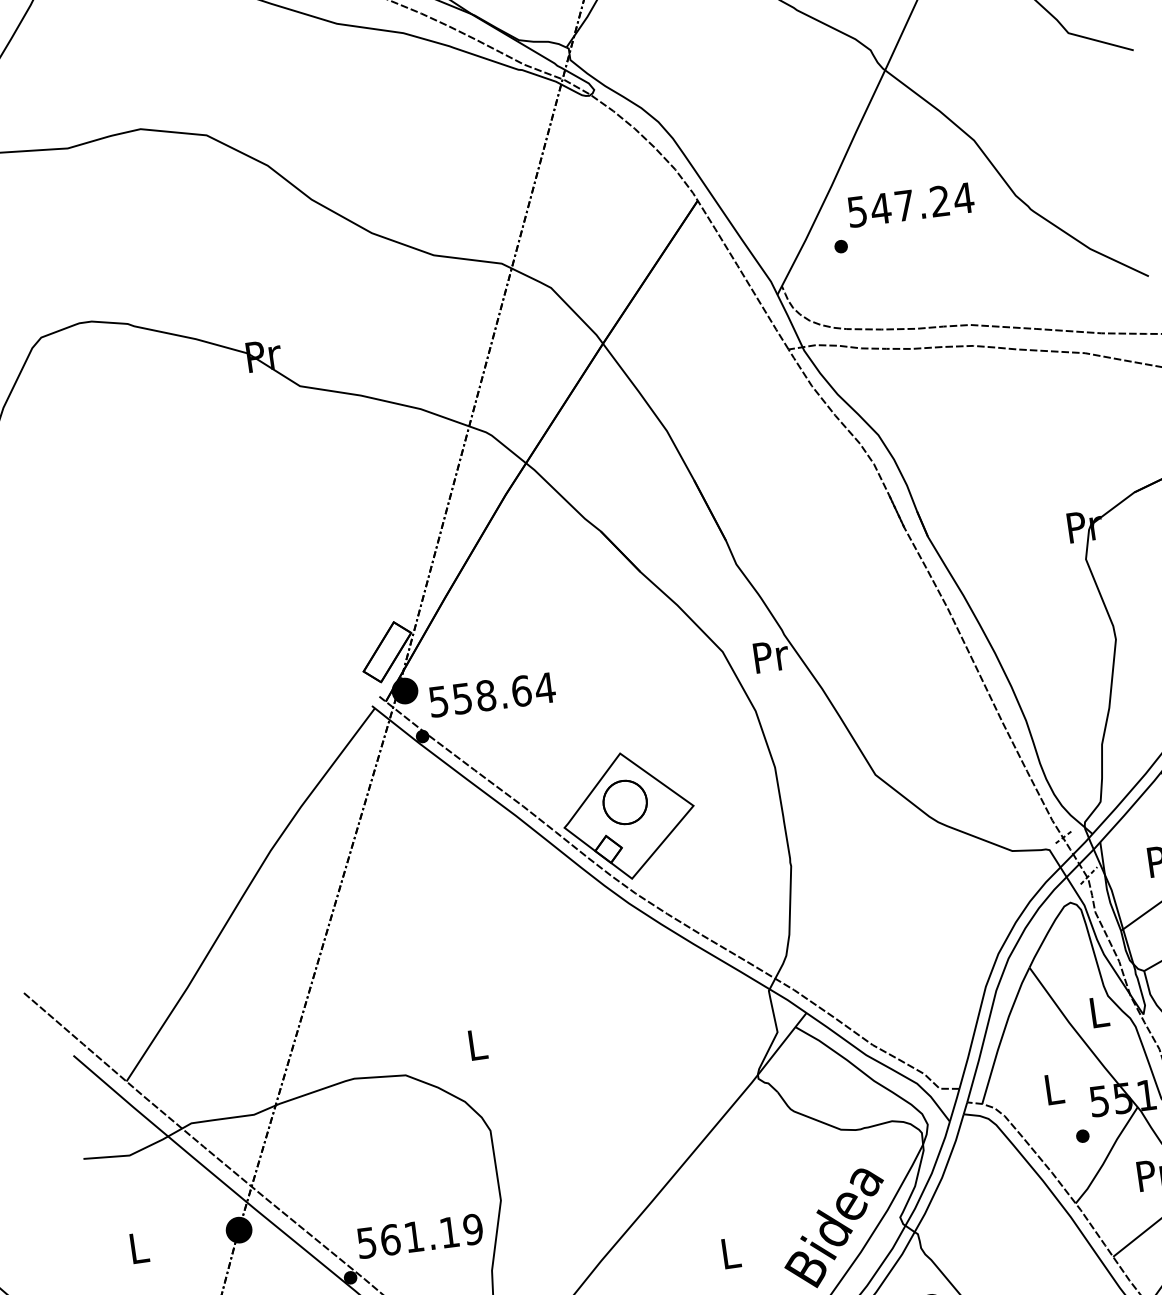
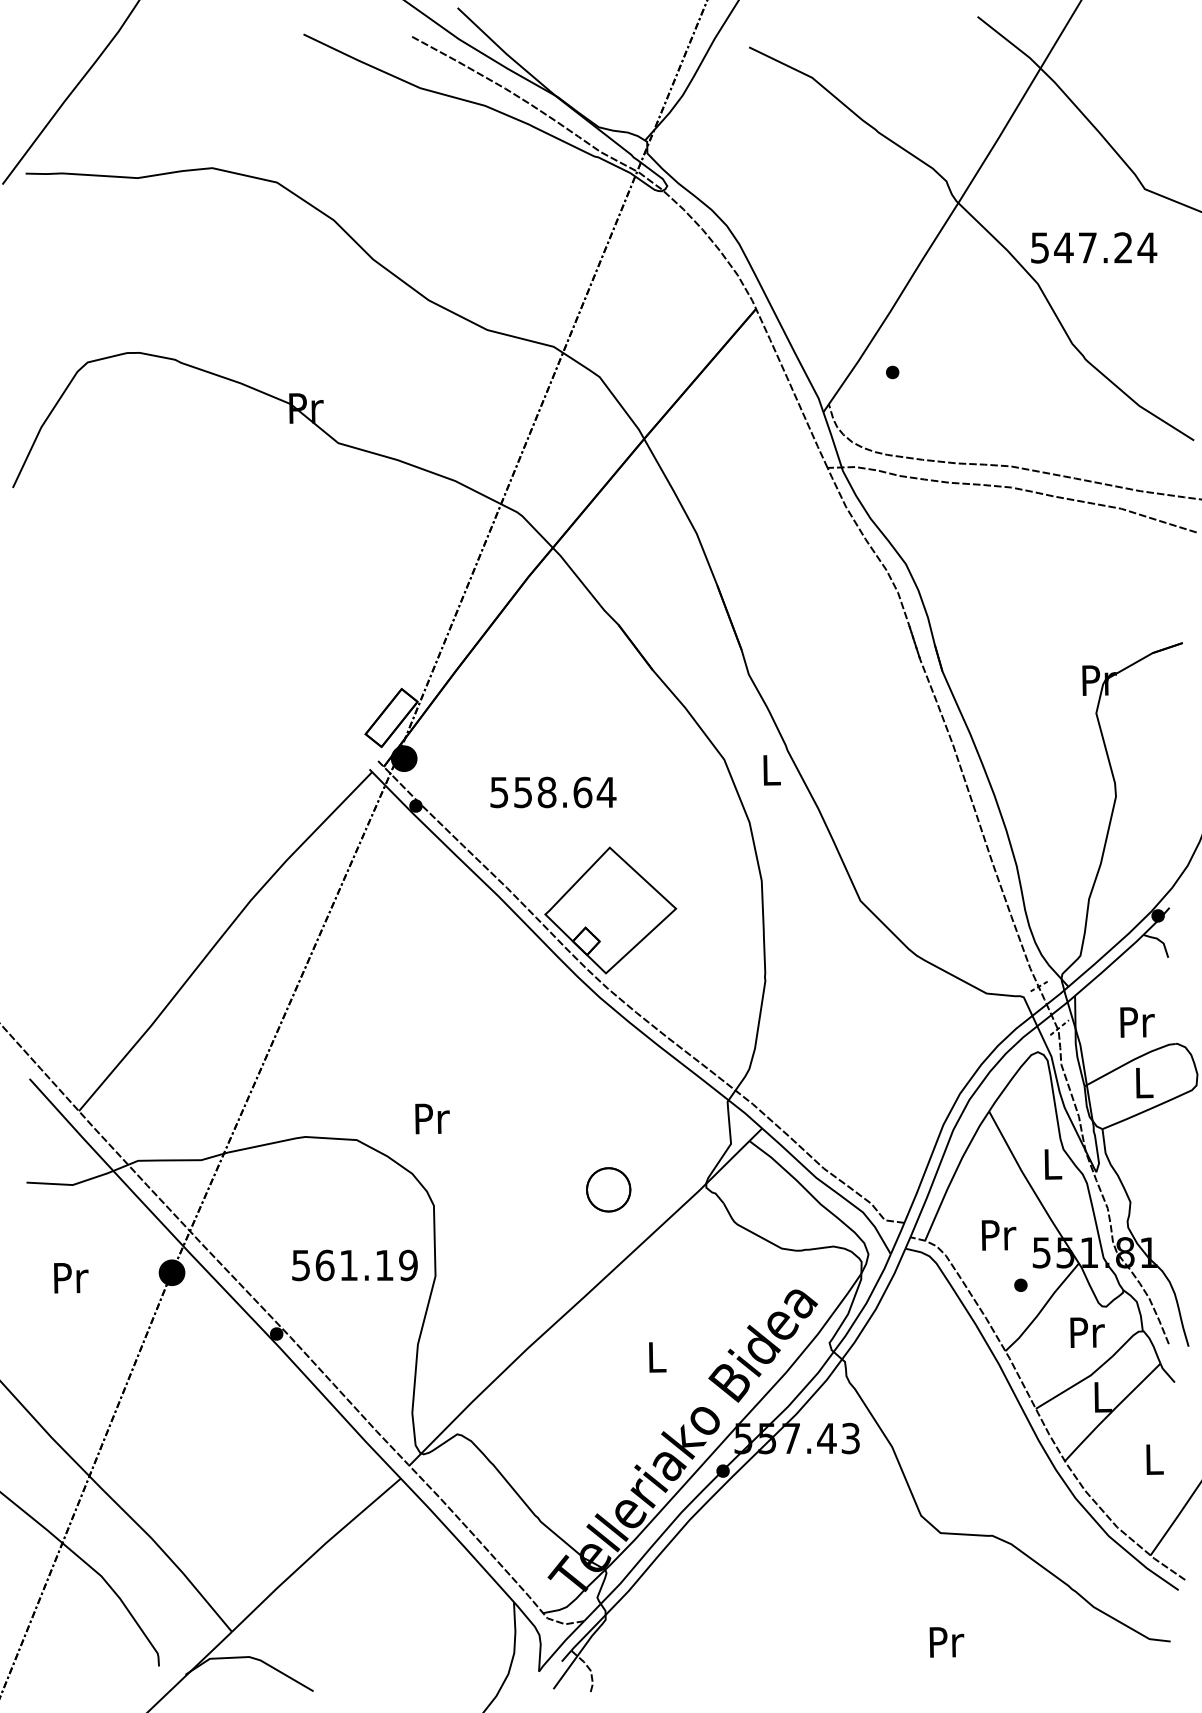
text: (911, 204) -> (1094, 247), moved
text: (771, 656) -> (772, 770), Pr -> L
text: (492, 694) -> (553, 792), moved
part: (624, 802) -> (608, 1189), moved
text: (478, 1044) -> (432, 1118), L -> Pr
text: (1054, 1089) -> (998, 1235), L -> Pr
text: (419, 1236) -> (354, 1265), moved
text: (140, 1248) -> (71, 1278), L -> Pr

